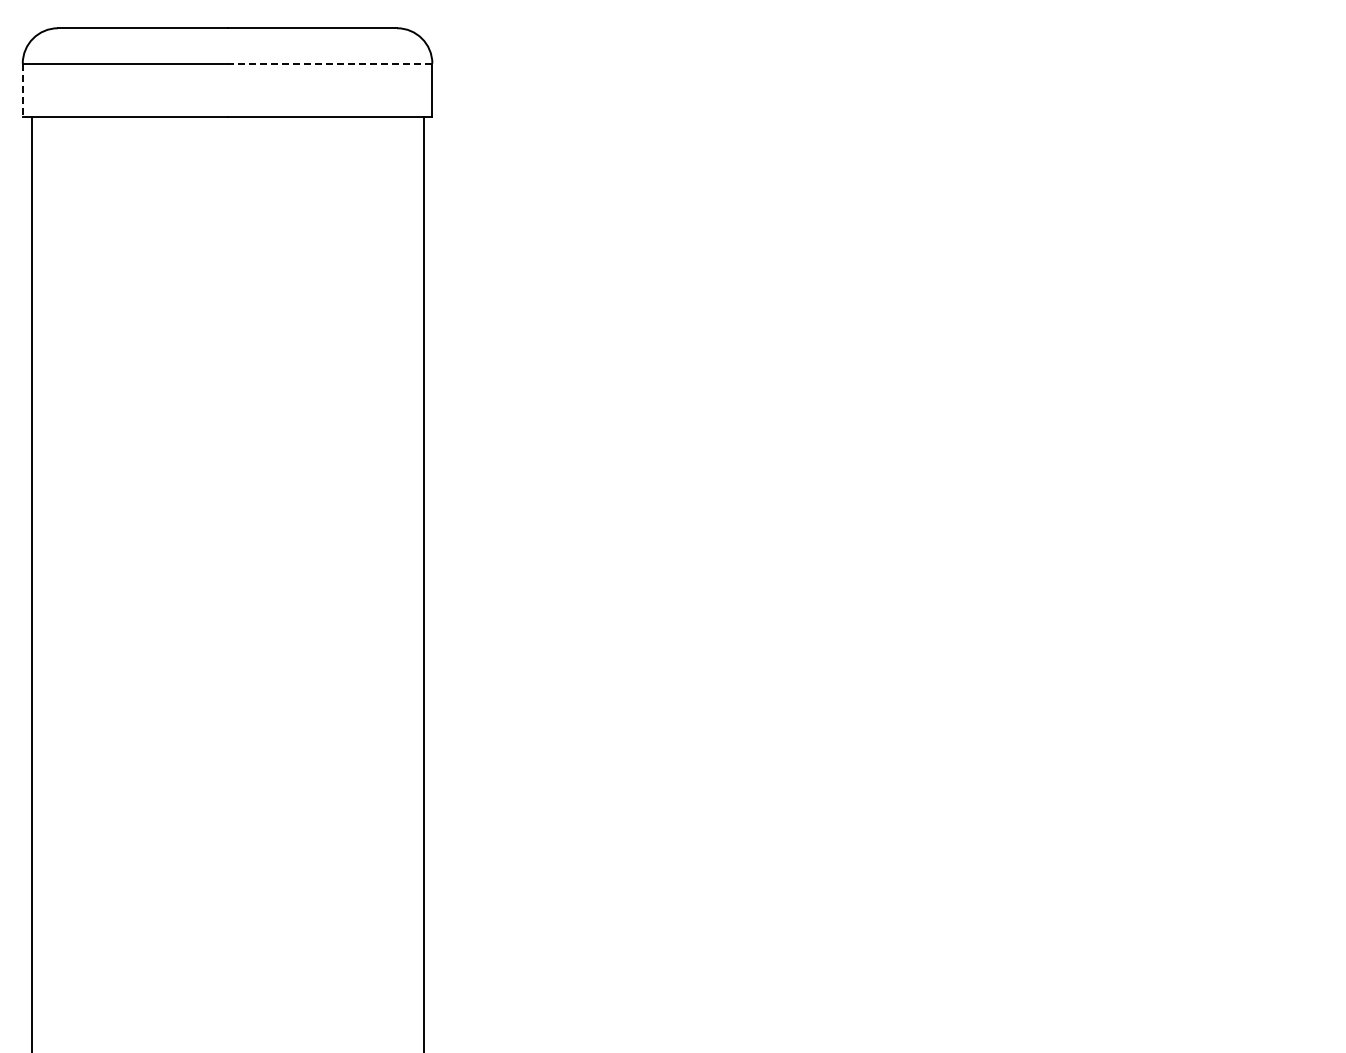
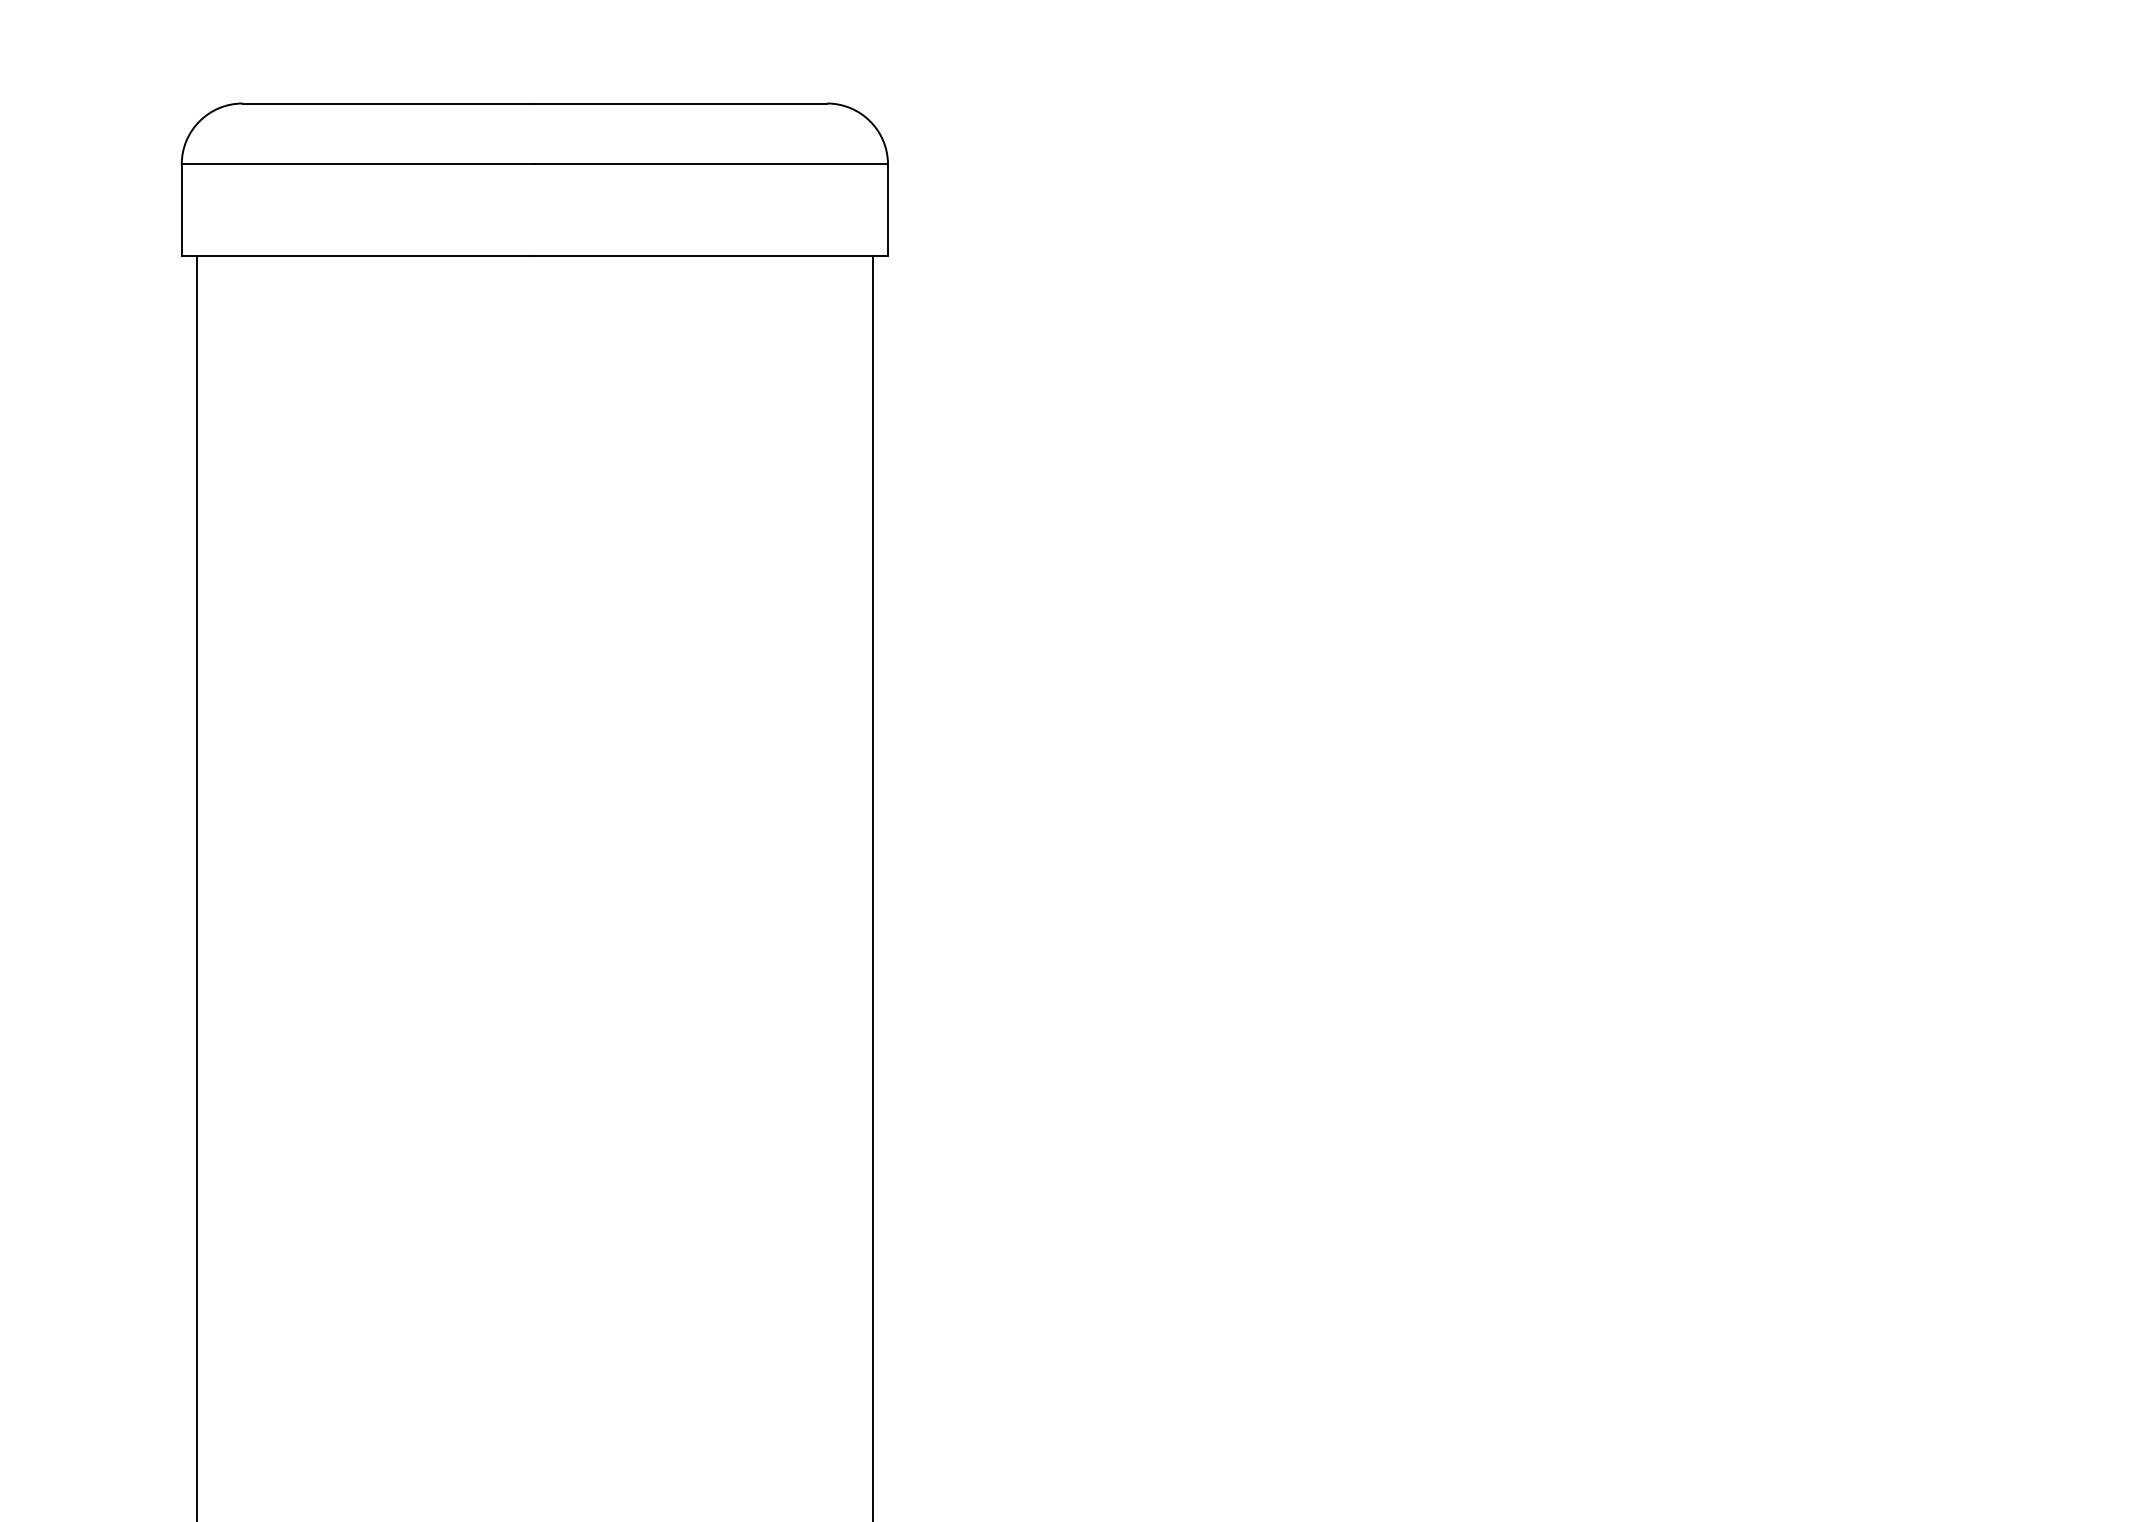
line: (329, 63) -> (710, 164), dashed -> solid
line: (22, 90) -> (181, 210), dashed -> solid

